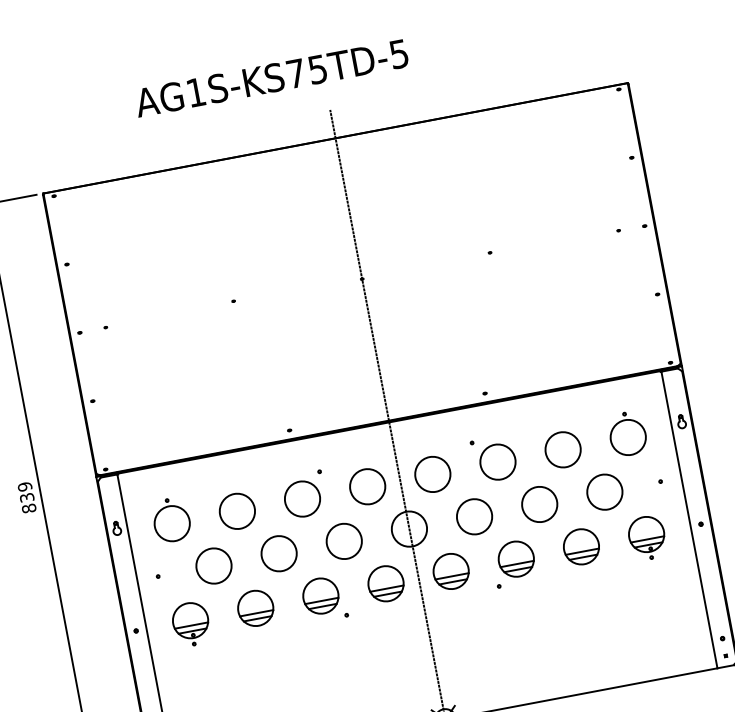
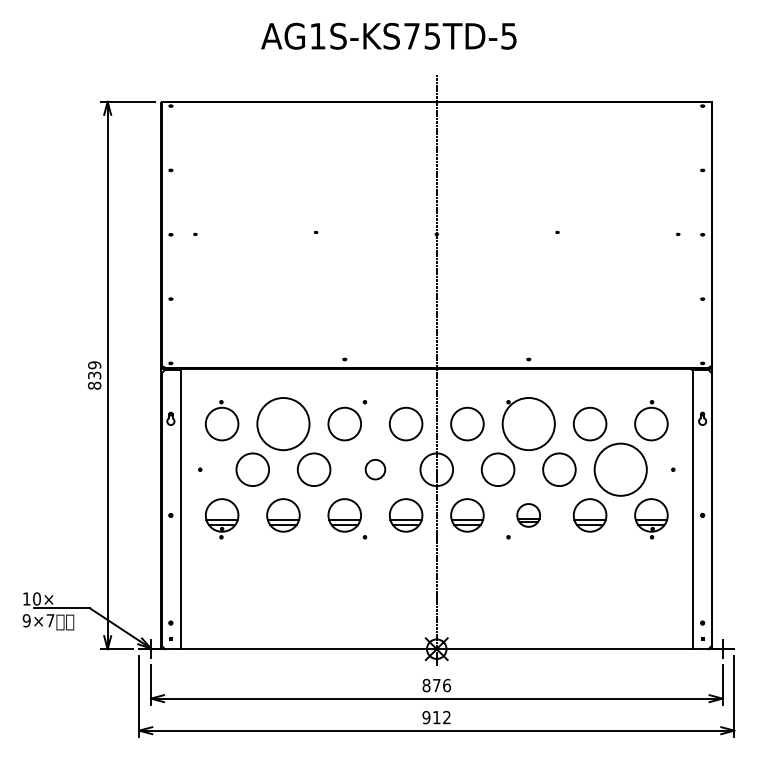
circle: (497, 461) -> (528, 423), size x1.6
circle: (604, 491) -> (620, 469), size x1.6
circle: (237, 510) -> (283, 423), size x1.6
circle: (344, 541) -> (375, 469), size x0.6
part: (516, 559) -> (528, 515), size x0.7

